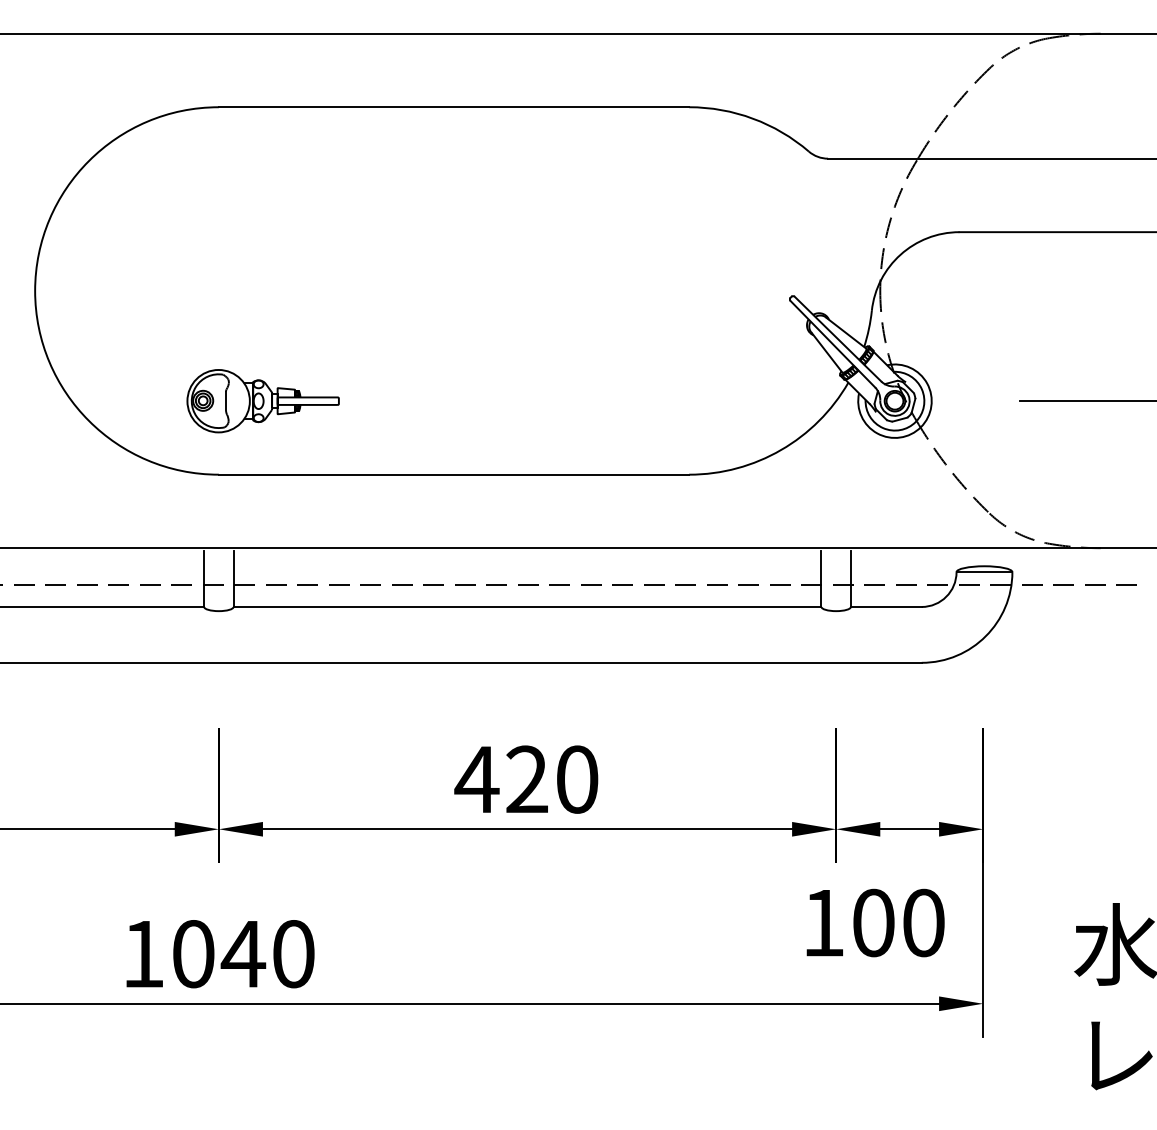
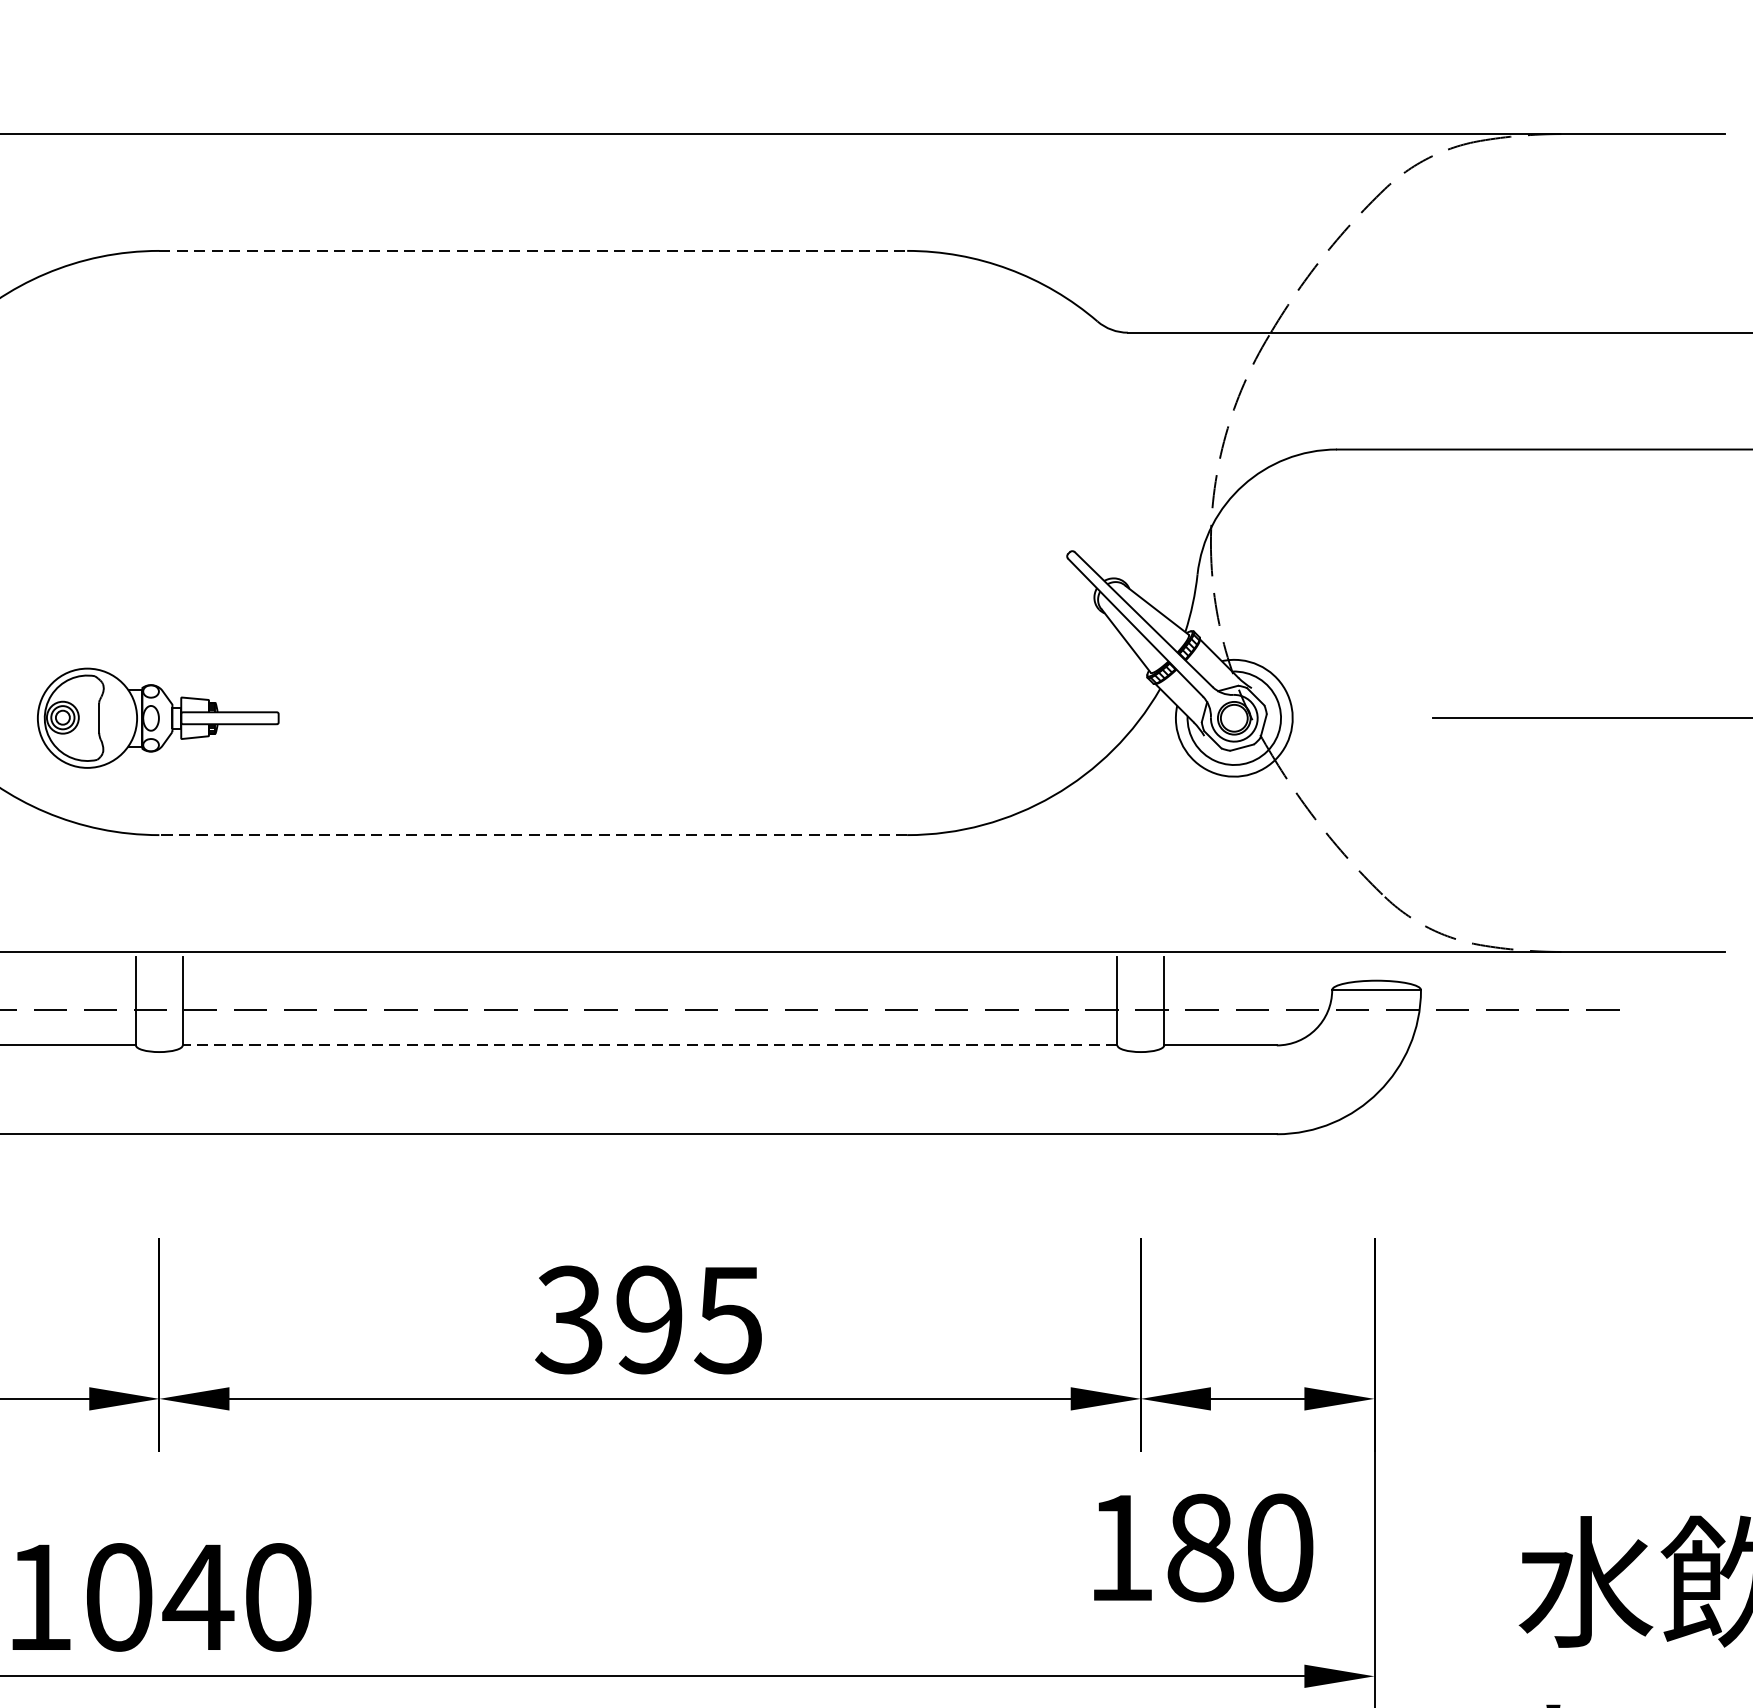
line: (454, 107) -> (533, 251), solid -> dashed
part: (262, 401) -> (157, 718), moved
line: (453, 474) -> (532, 834), solid -> dashed
line: (527, 606) -> (650, 1044), solid -> dashed
text: (526, 779) -> (648, 1319), 420 -> 395
text: (873, 922) -> (1200, 1547), 100 -> 180

